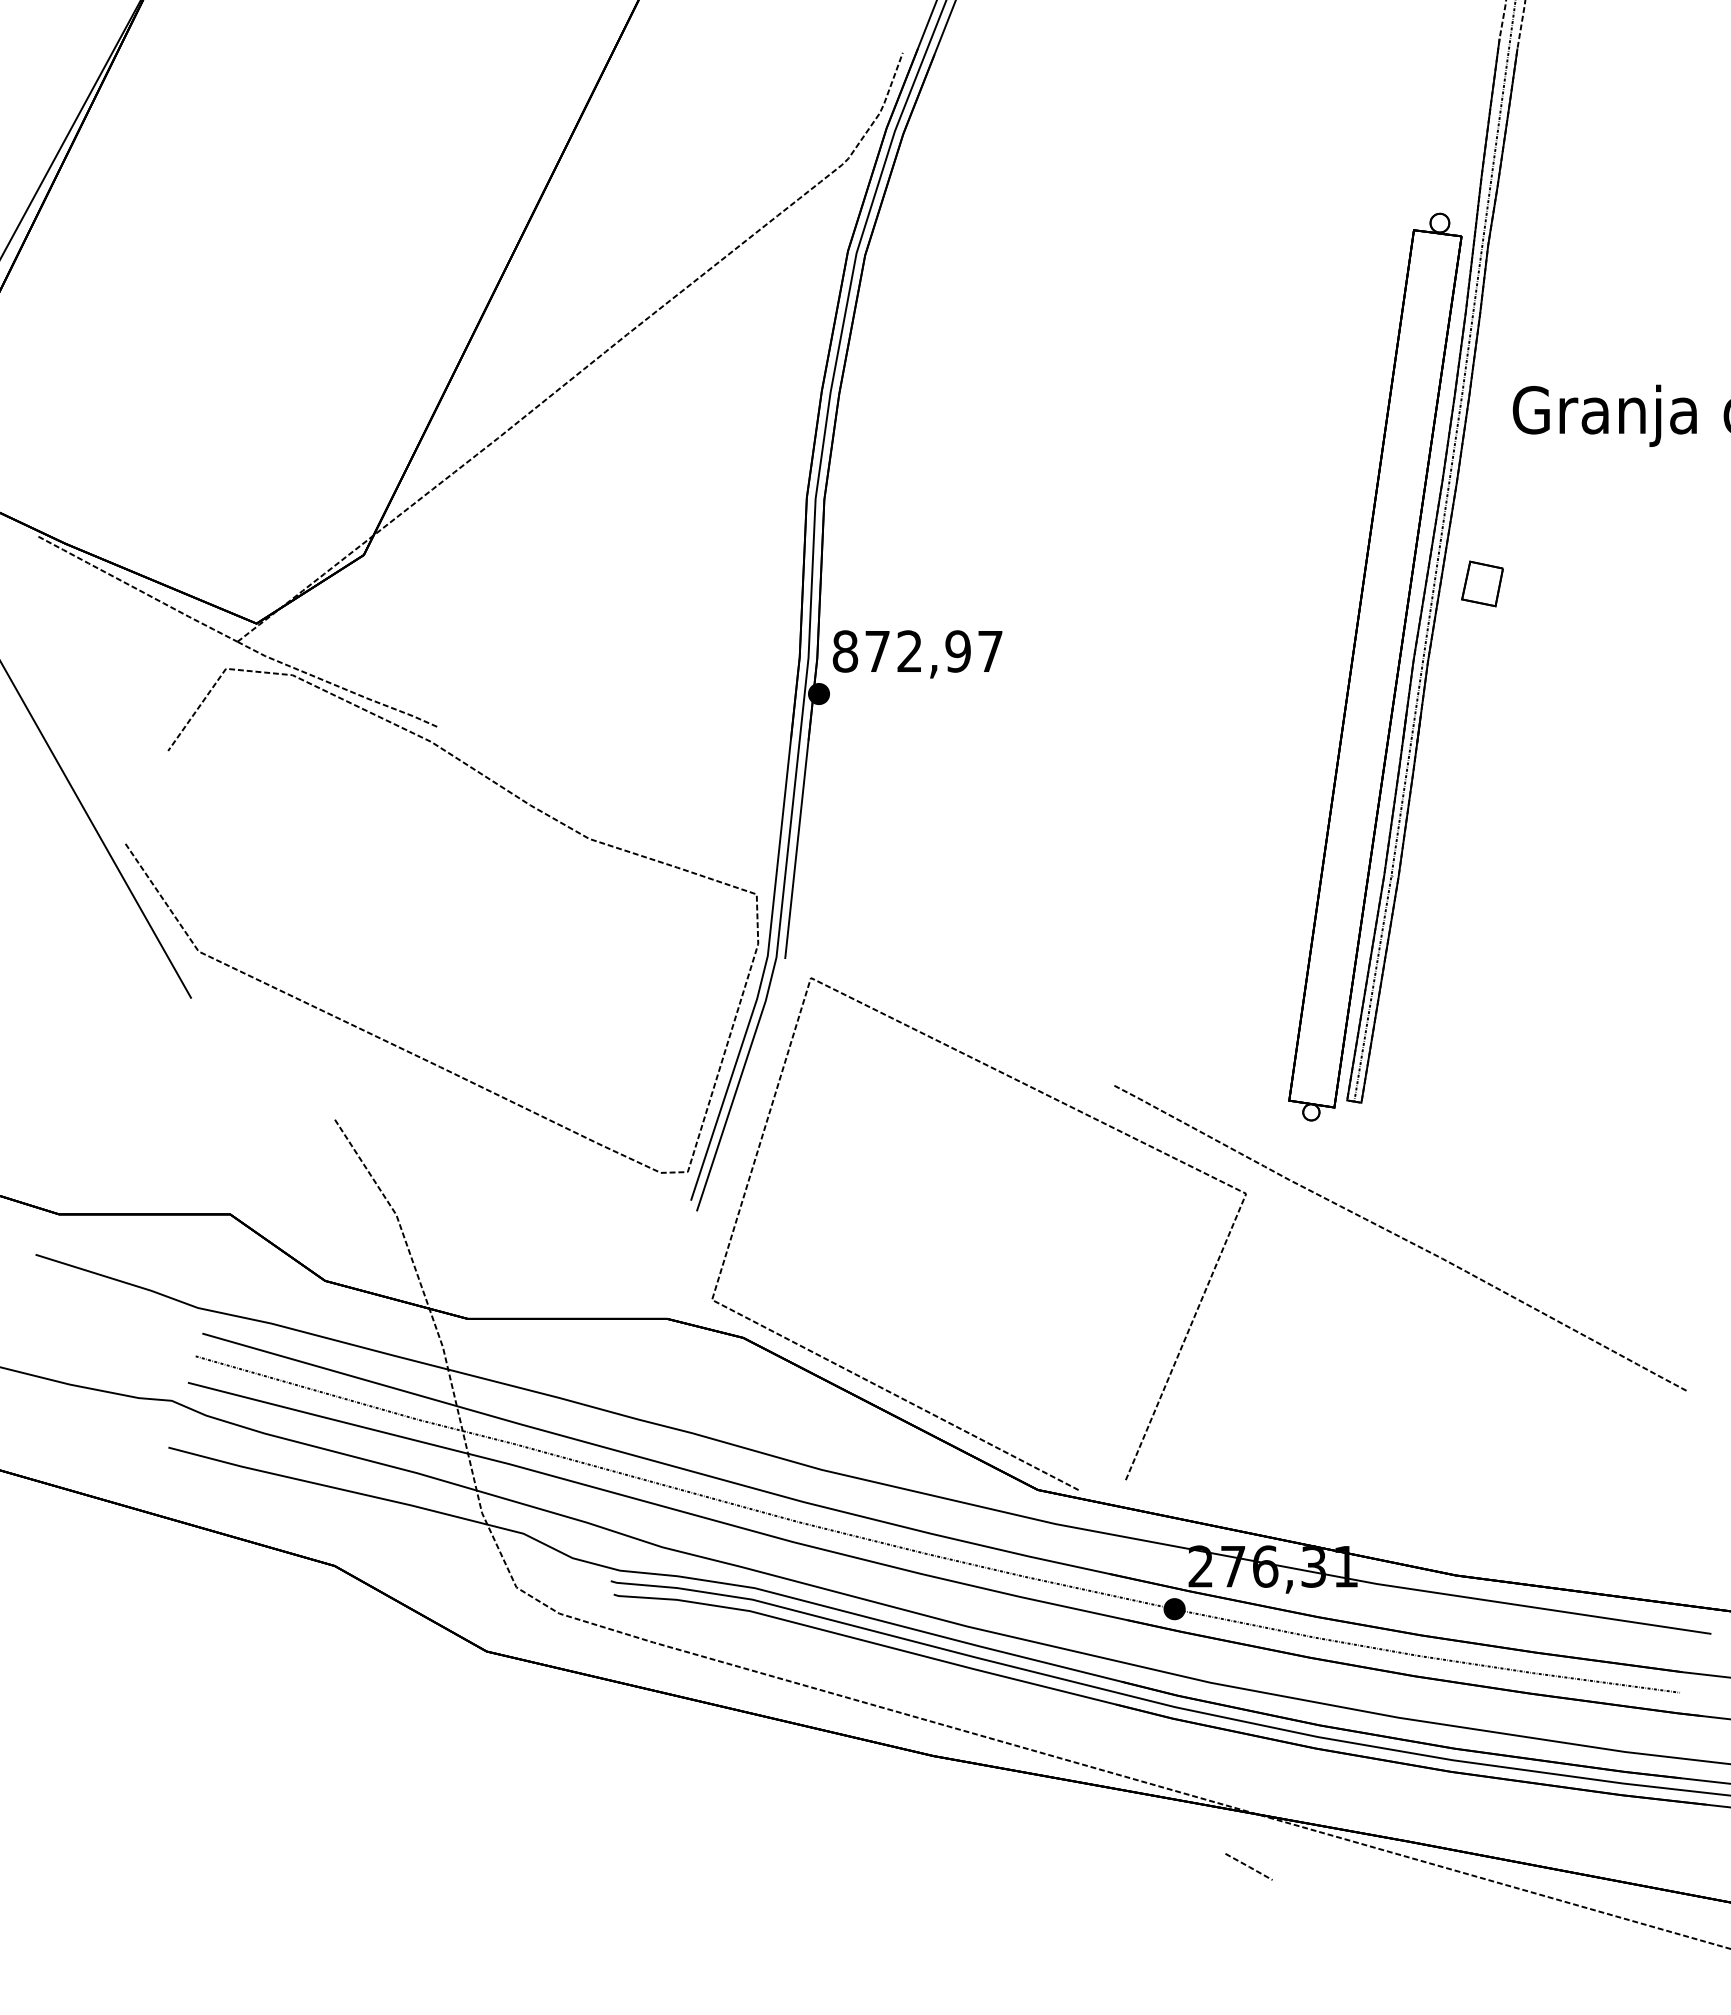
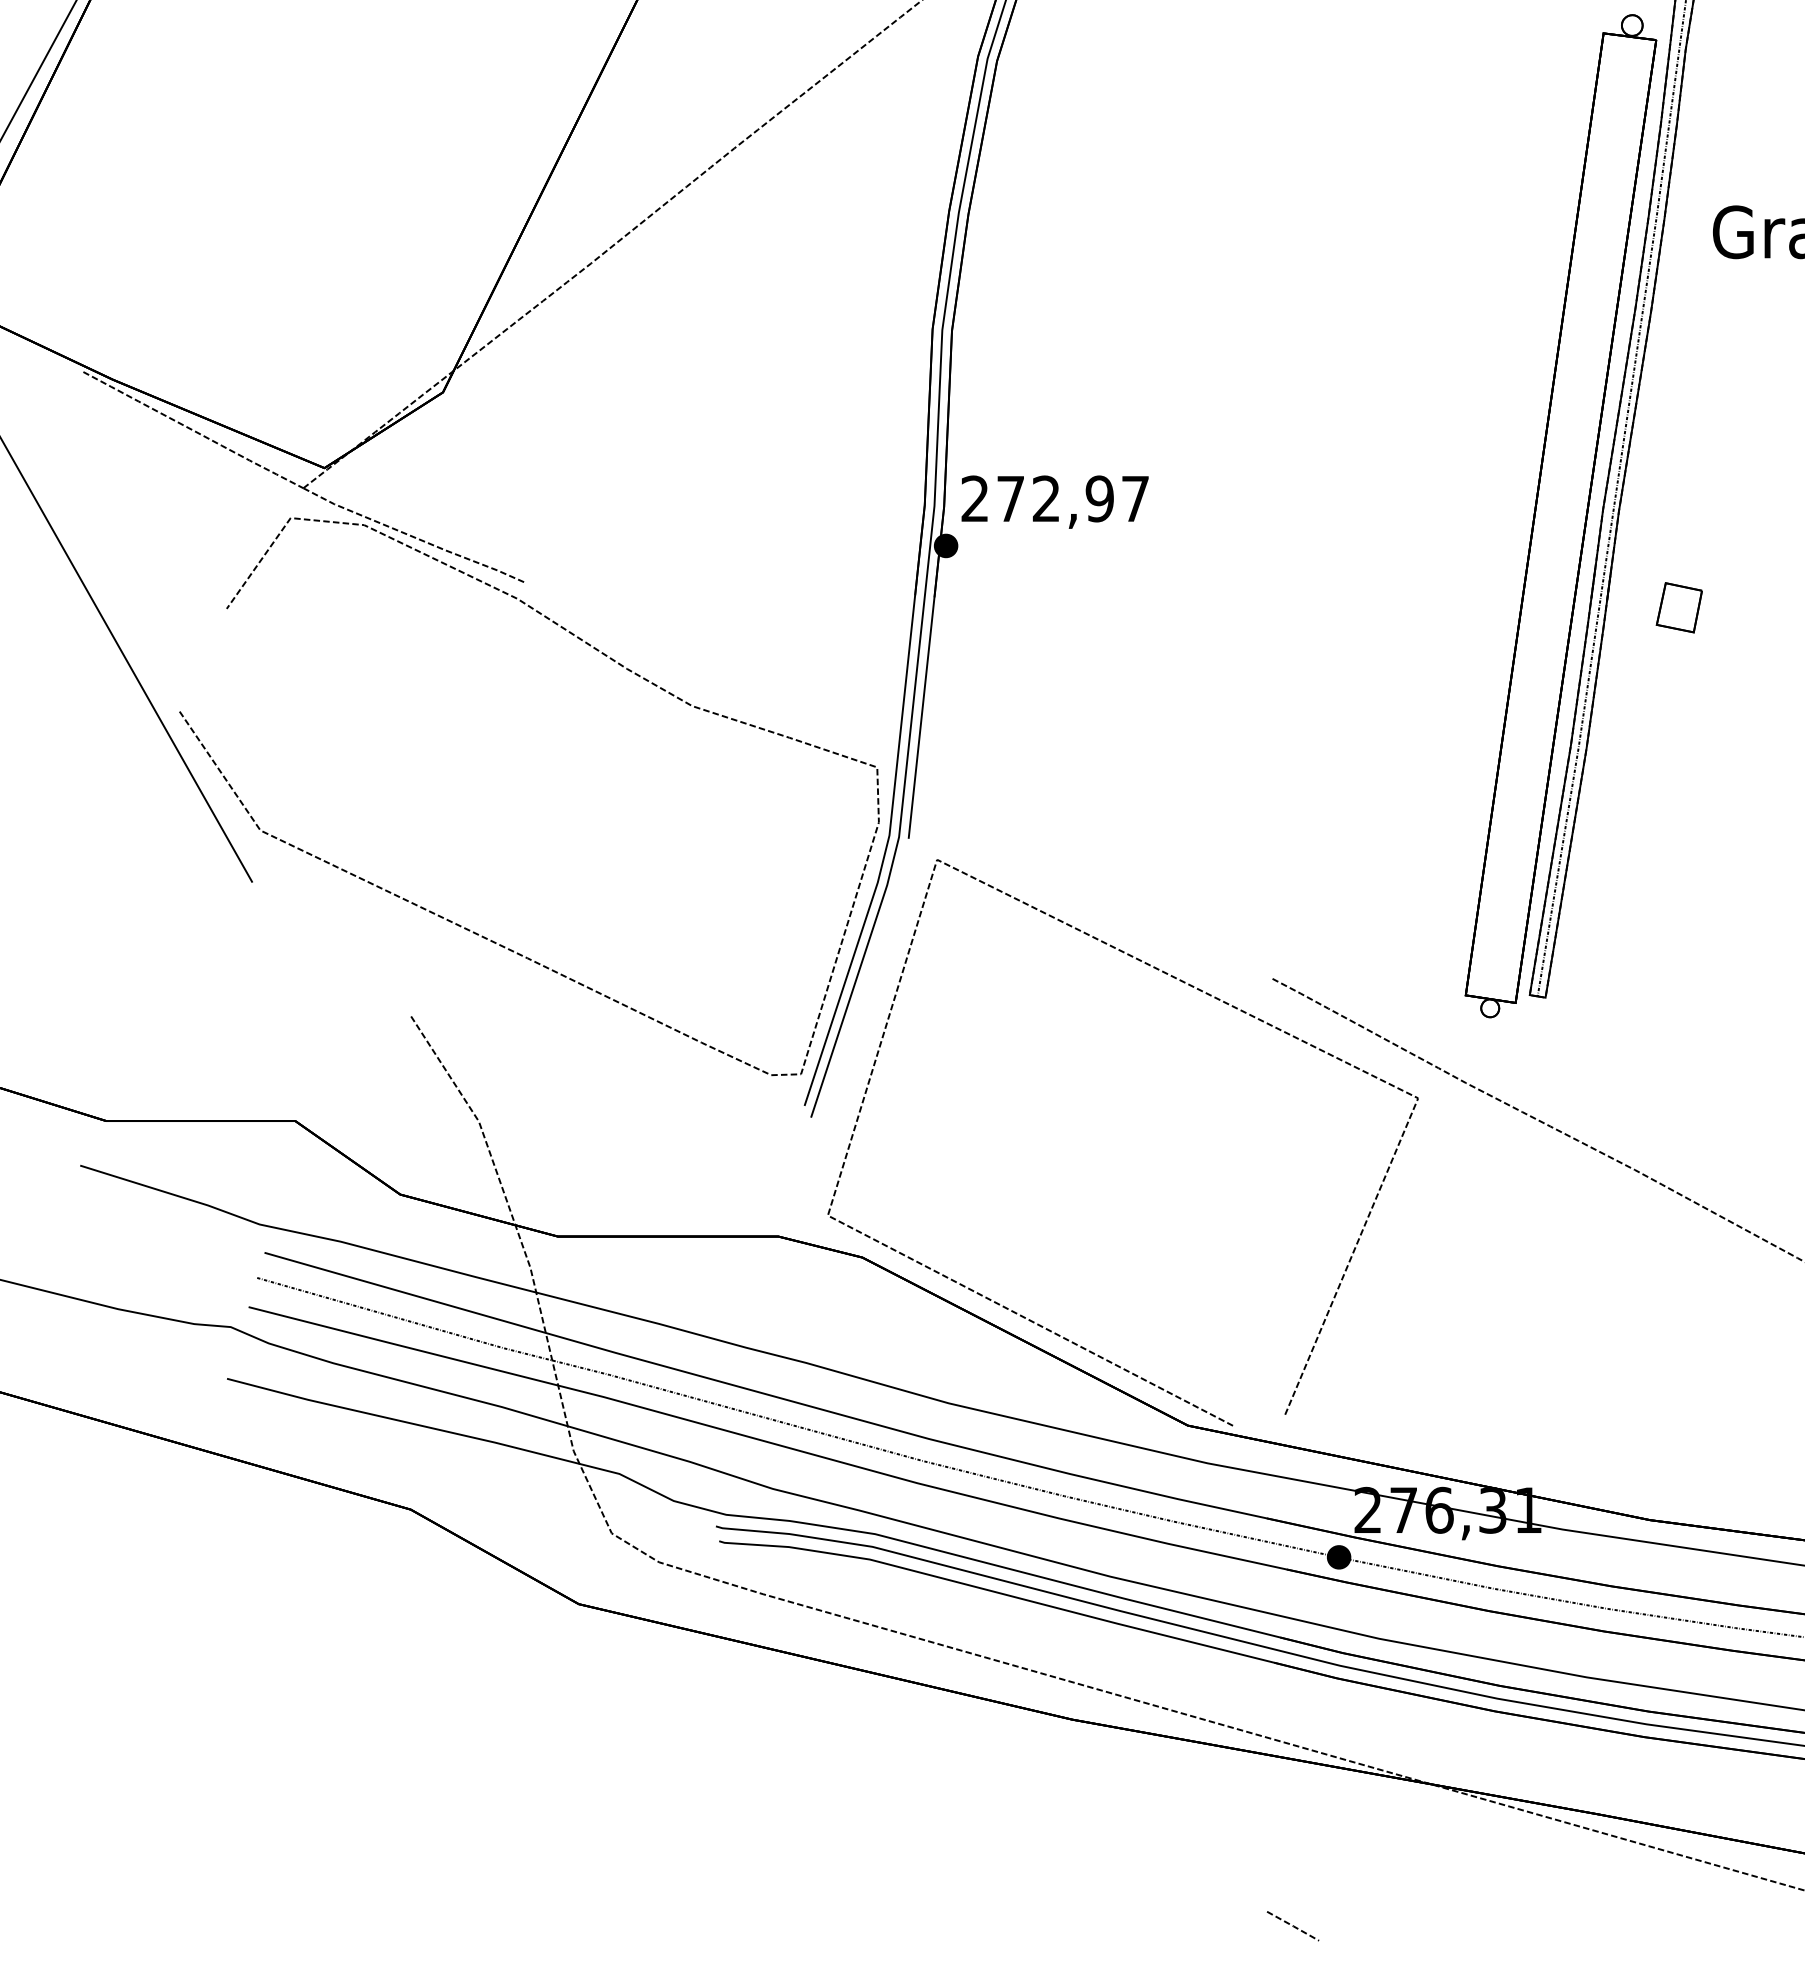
part: (1482, 583) -> (1679, 607), moved
text: (845, 651) -> (975, 498), 872,97 -> 272,97
line: (1248, 1866) -> (1292, 1925), moved

